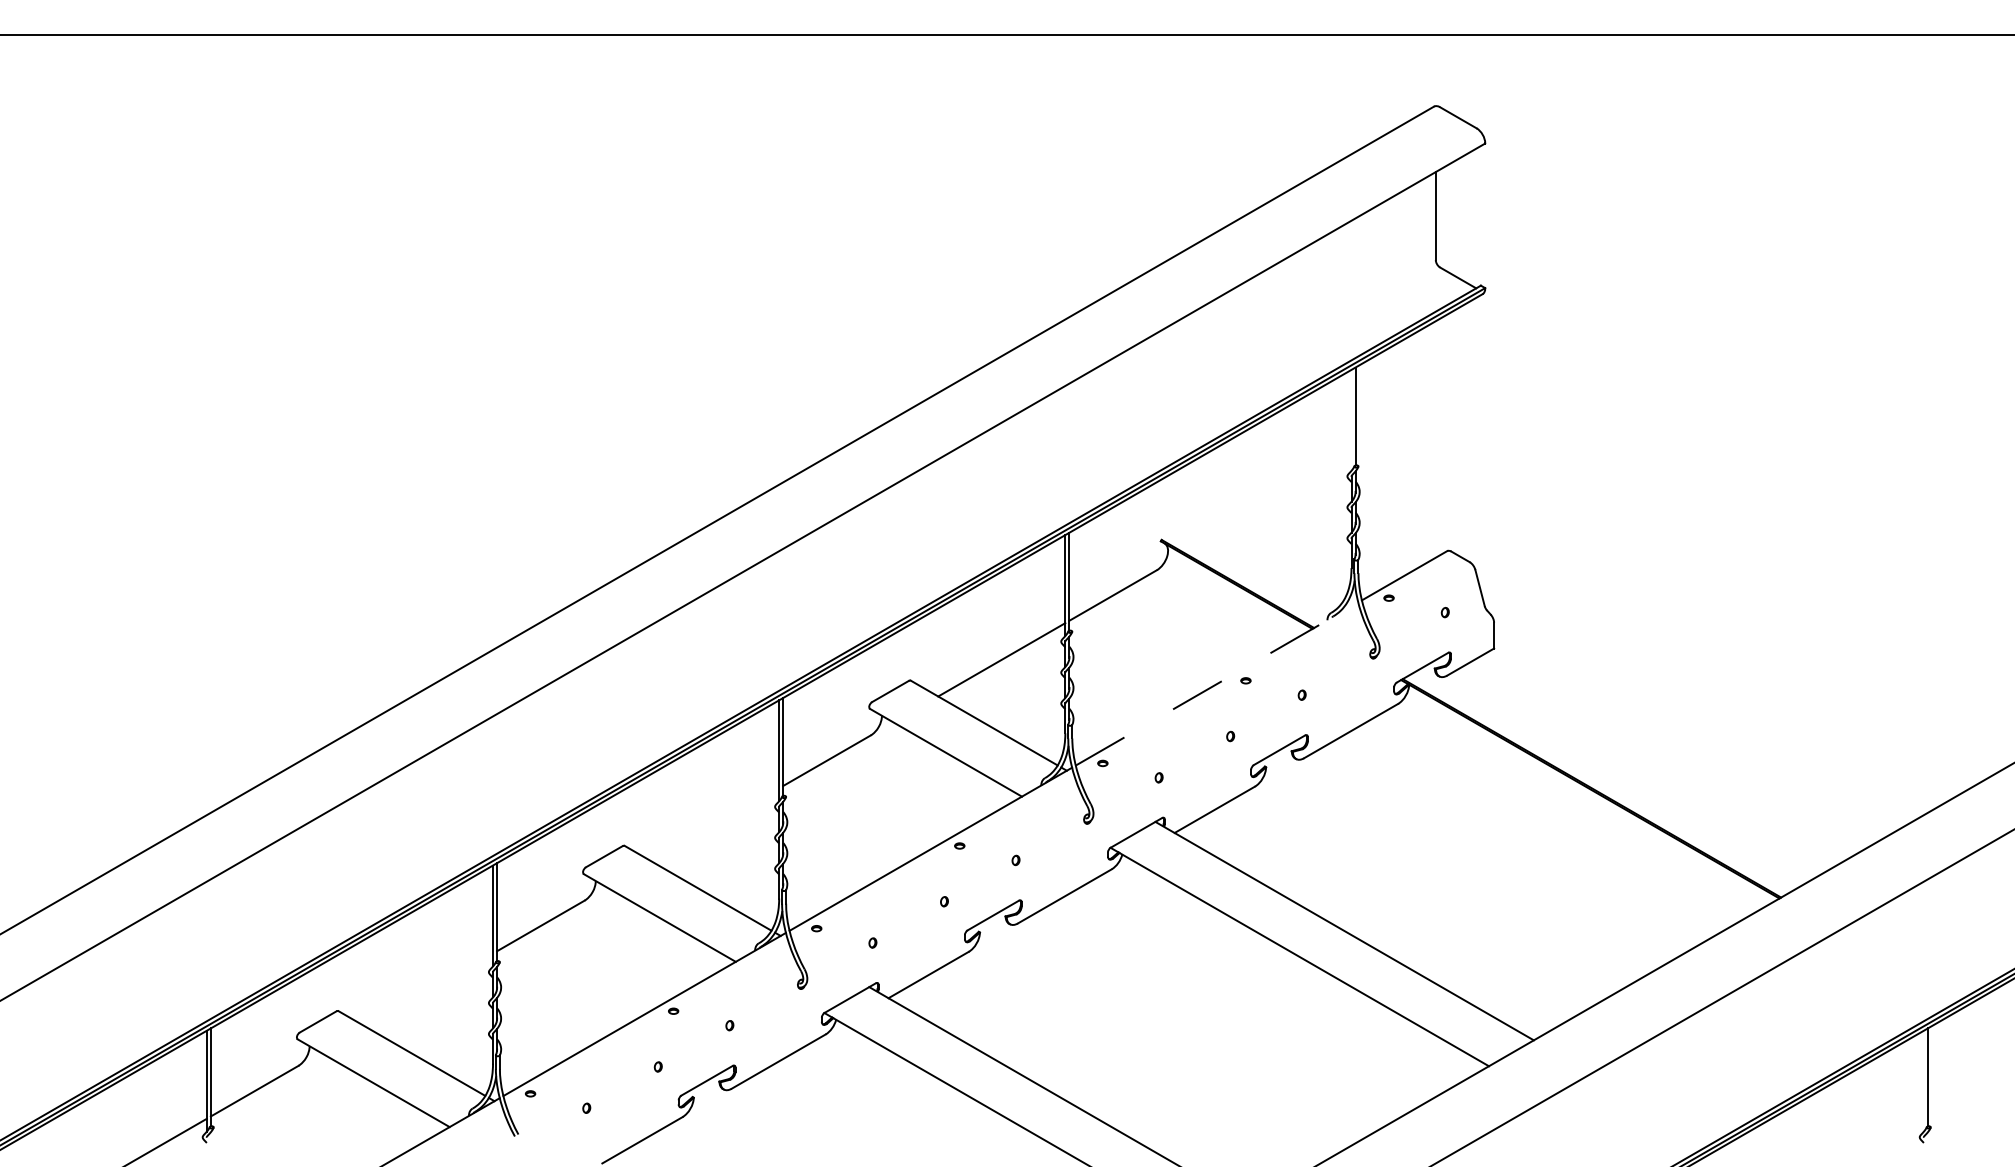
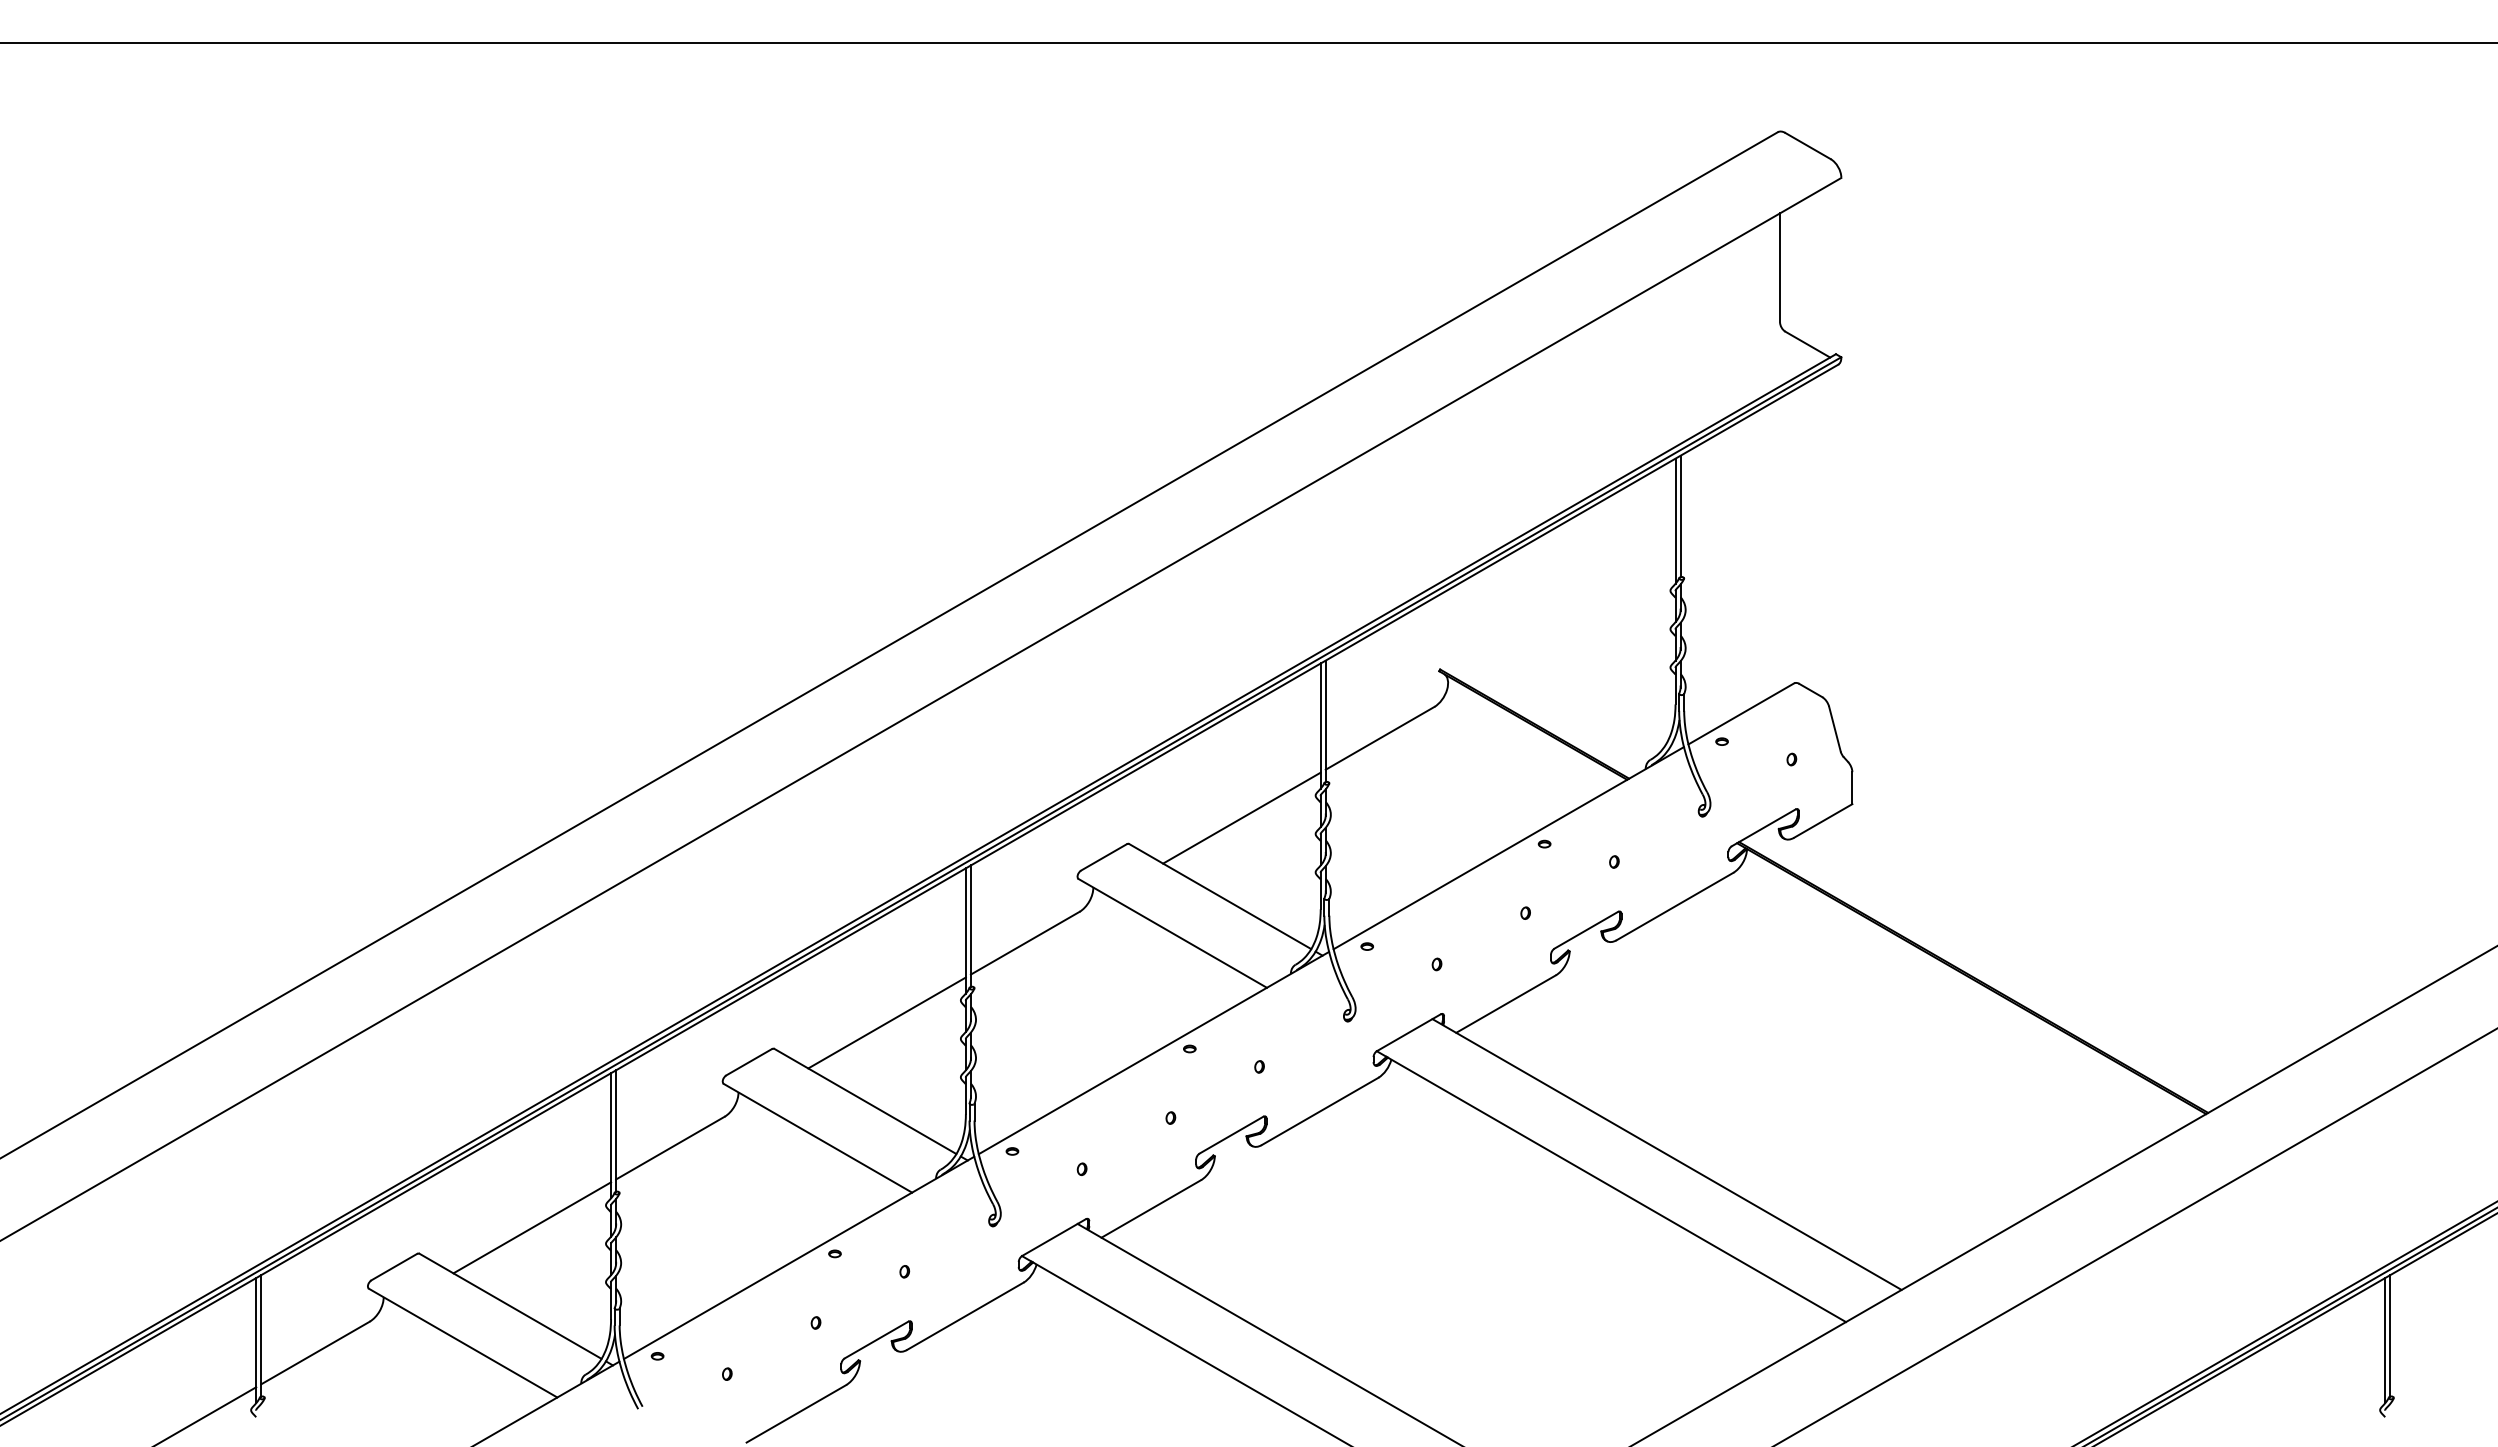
line: (1351, 419) -> (1675, 520), added
line: (1217, 683) -> (1509, 847), dashed -> solid
line: (715, 824) -> (886, 1022), added
line: (429, 989) -> (532, 1227), added
line: (1924, 1081) -> (2385, 1340), added

